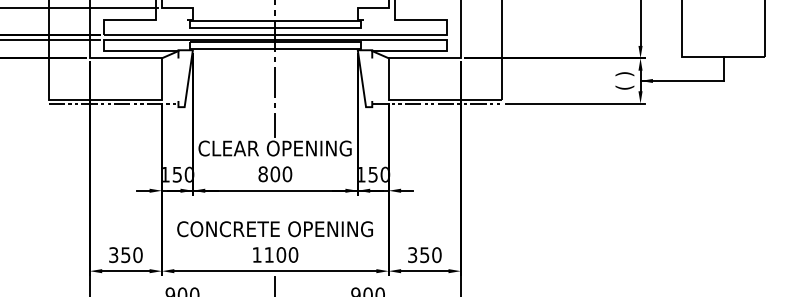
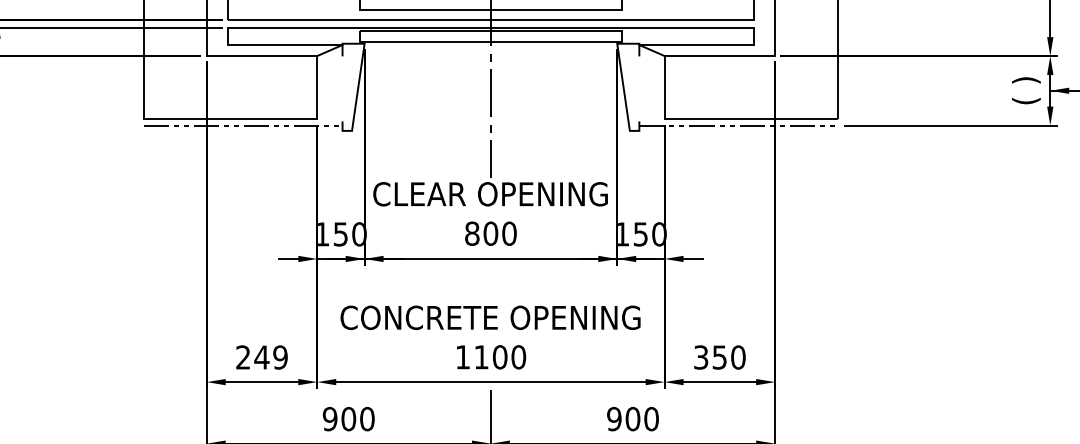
text: (125, 255) -> (261, 358), 350 -> 249

